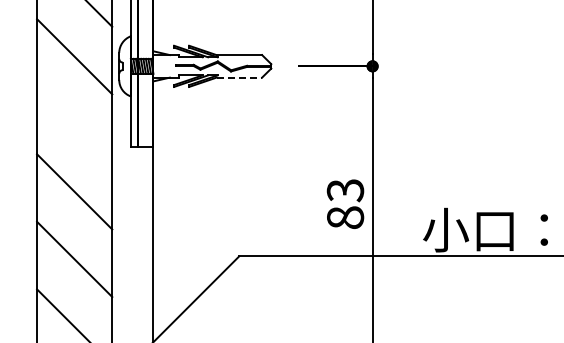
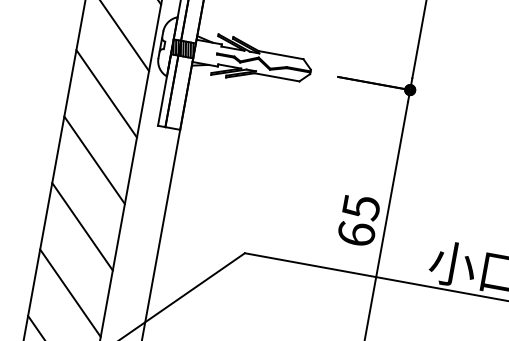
line: (239, 77) -> (277, 77), dashed -> solid
line: (74, 123) -> (106, 92), added
text: (345, 204) -> (358, 221), 83 -> 65

